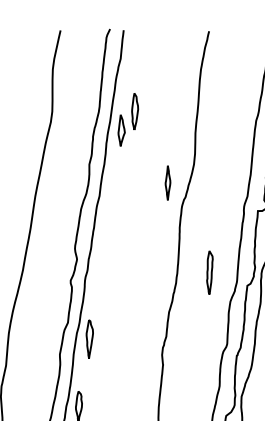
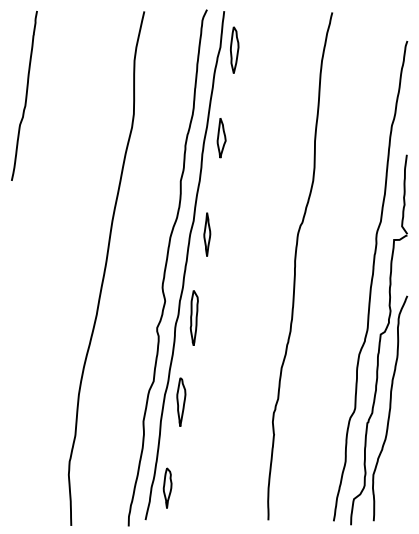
part: (134, 111) -> (234, 49), moved
part: (168, 183) -> (207, 234), moved
part: (209, 272) -> (193, 317), moved

